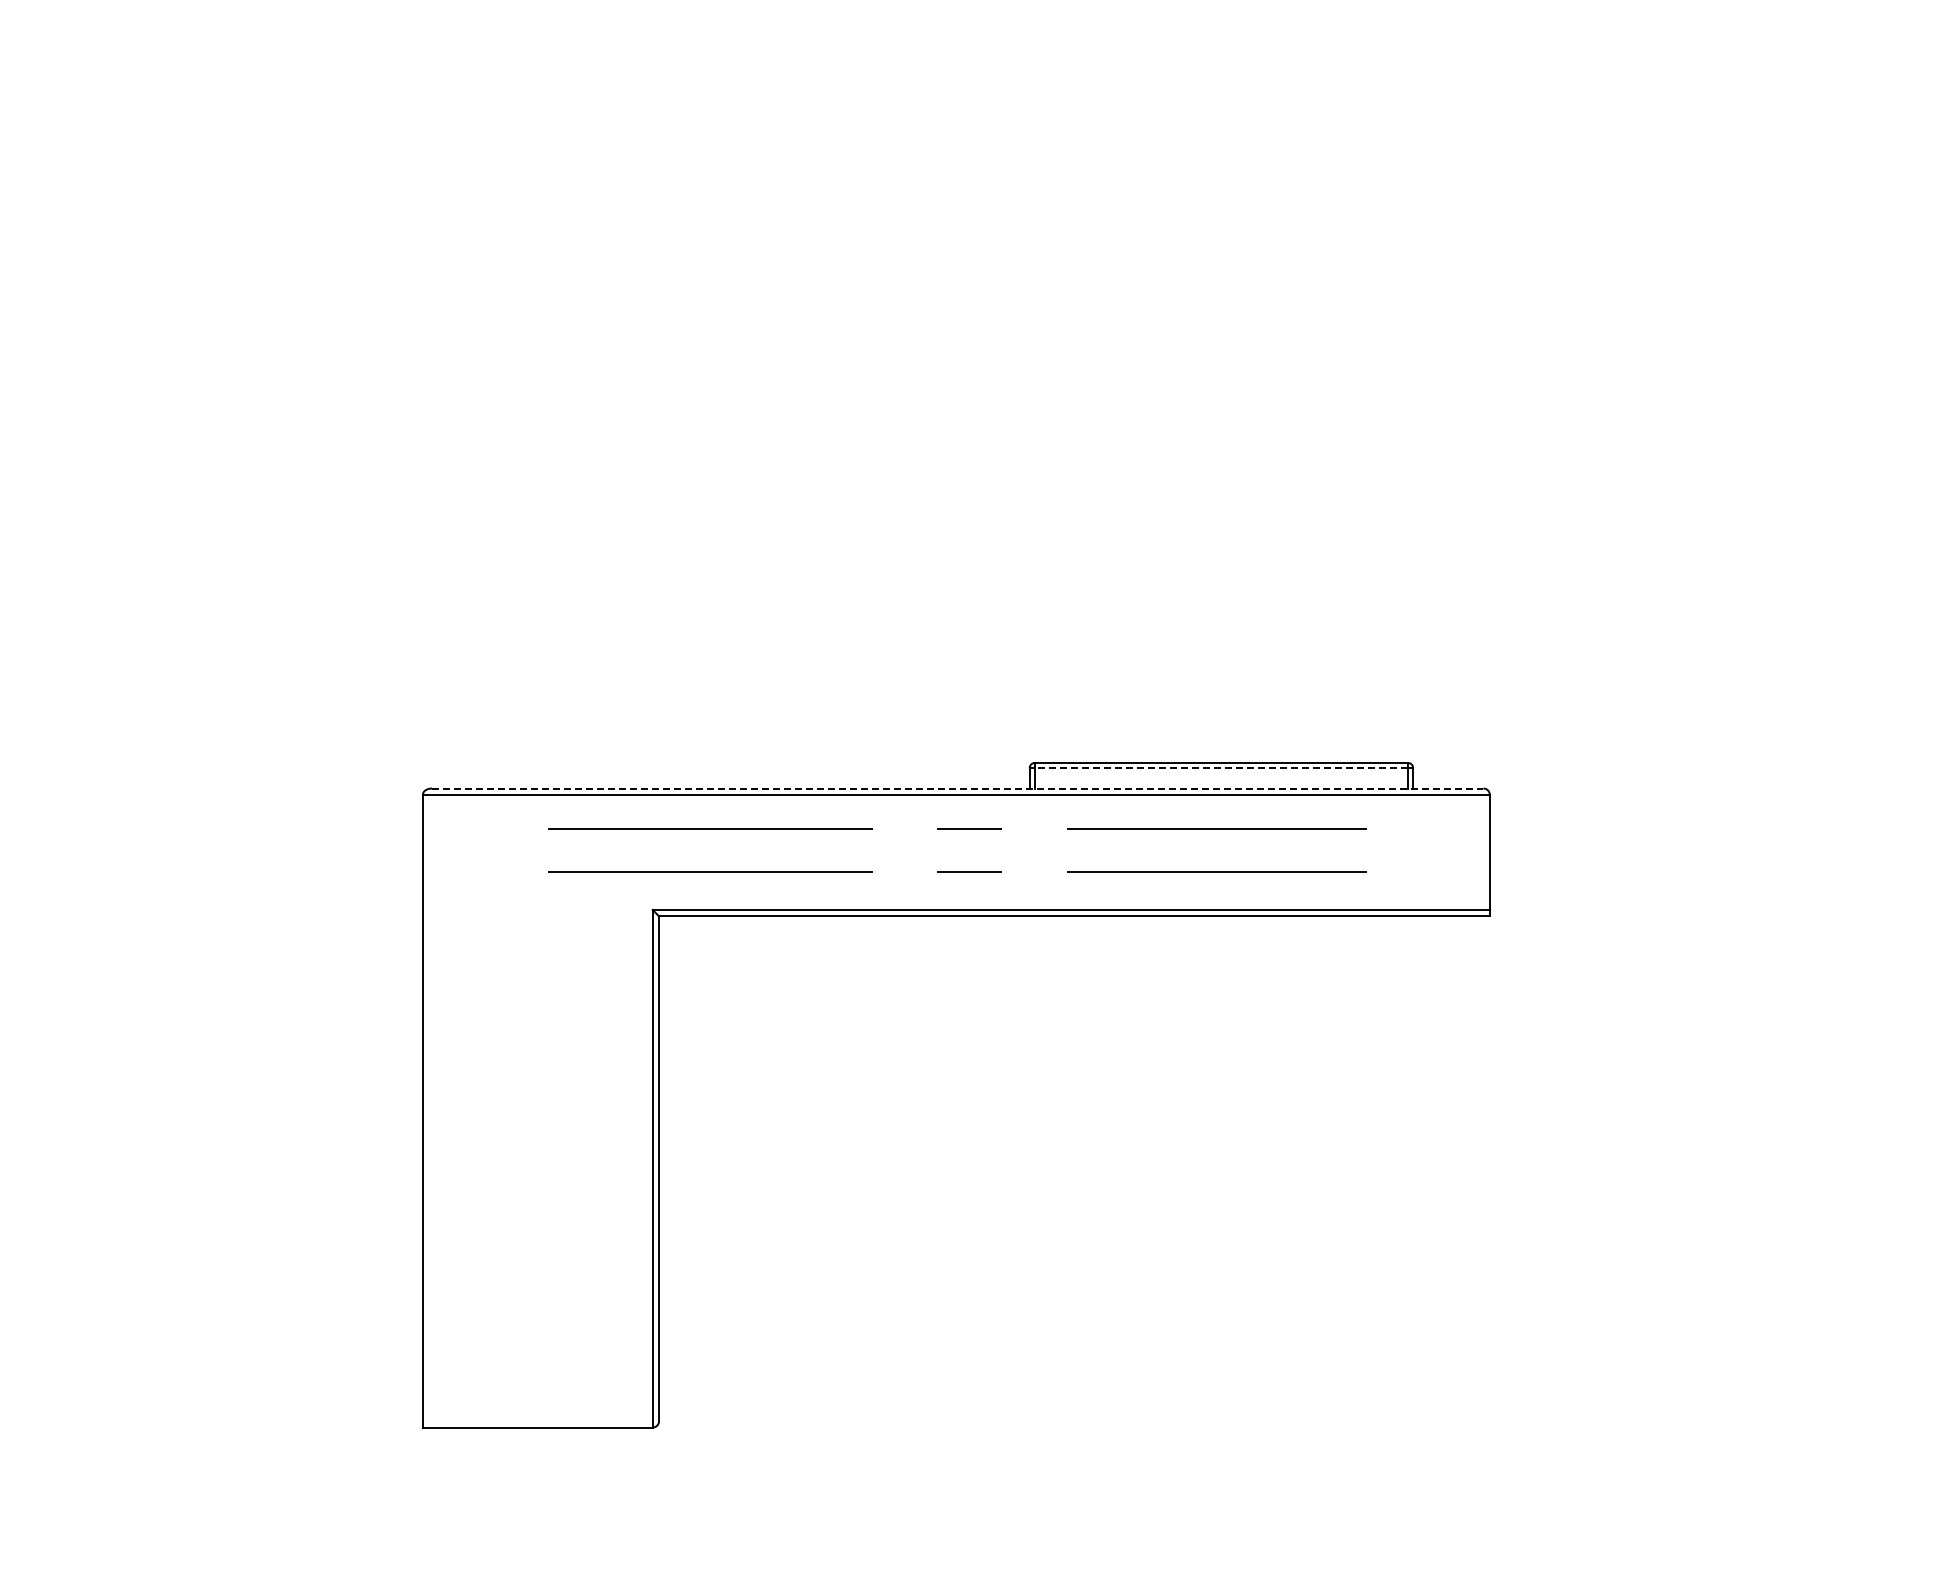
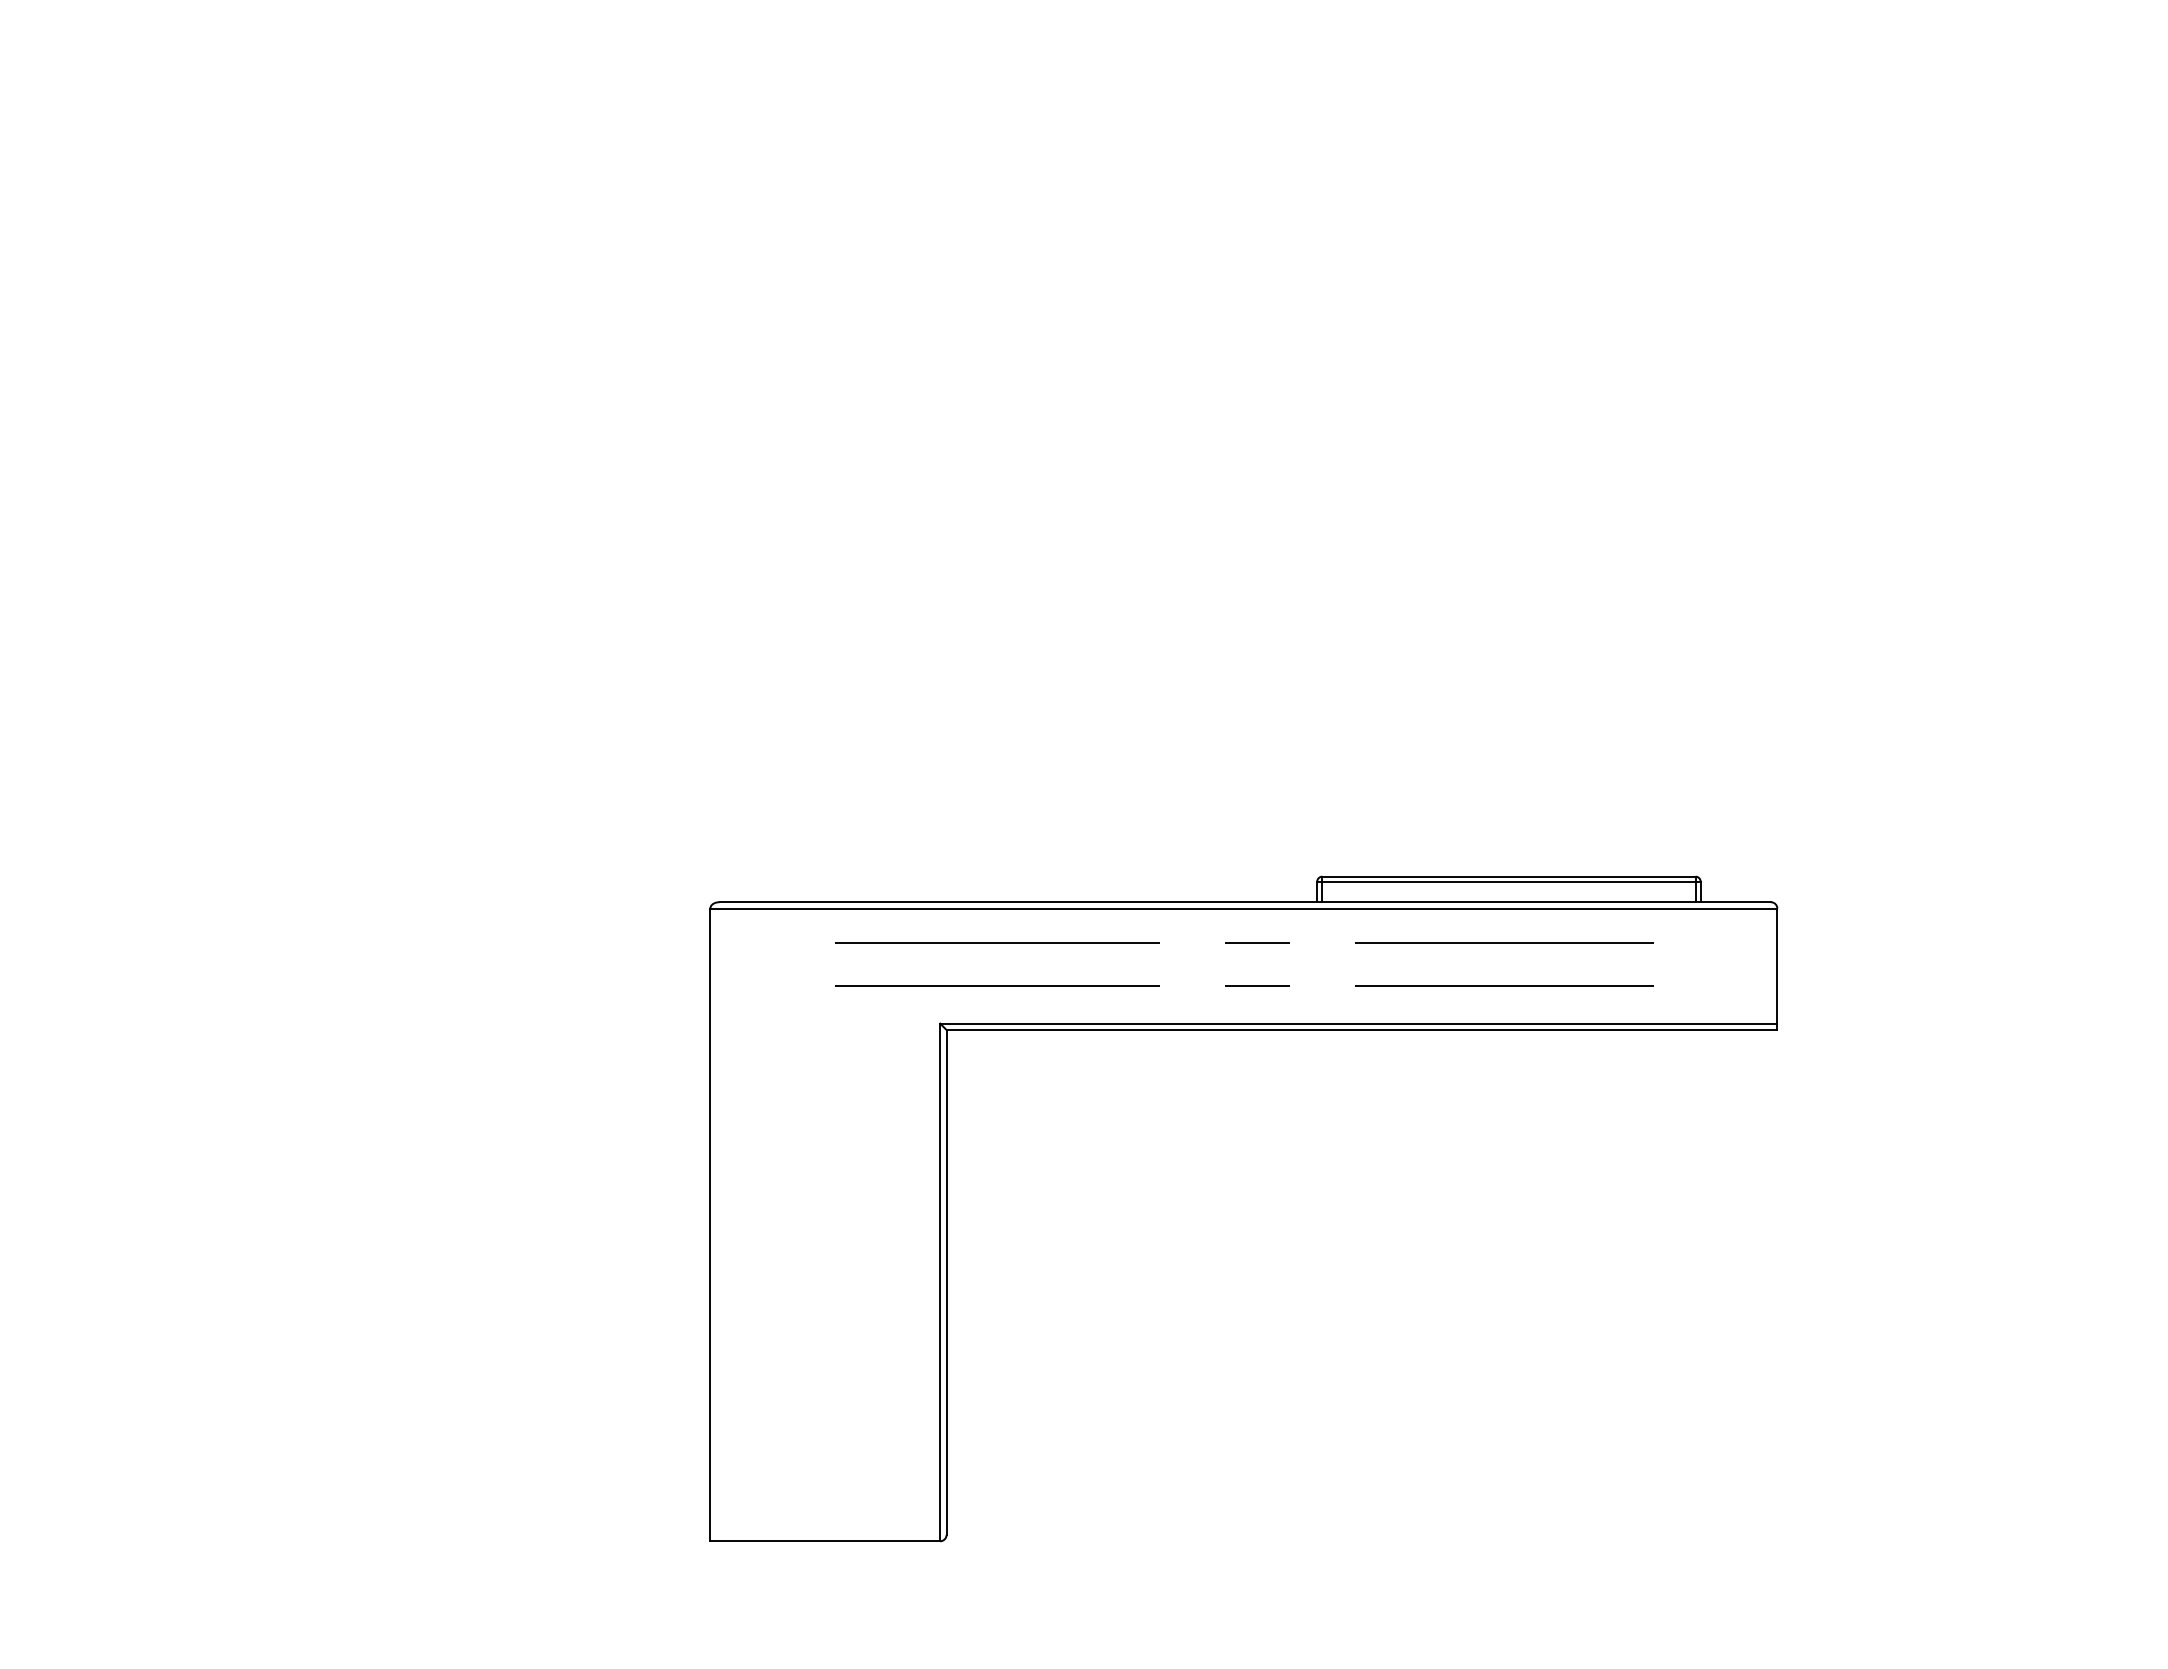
line: (1220, 767) -> (1508, 881), dashed -> solid
line: (957, 788) -> (1245, 902), dashed -> solid

